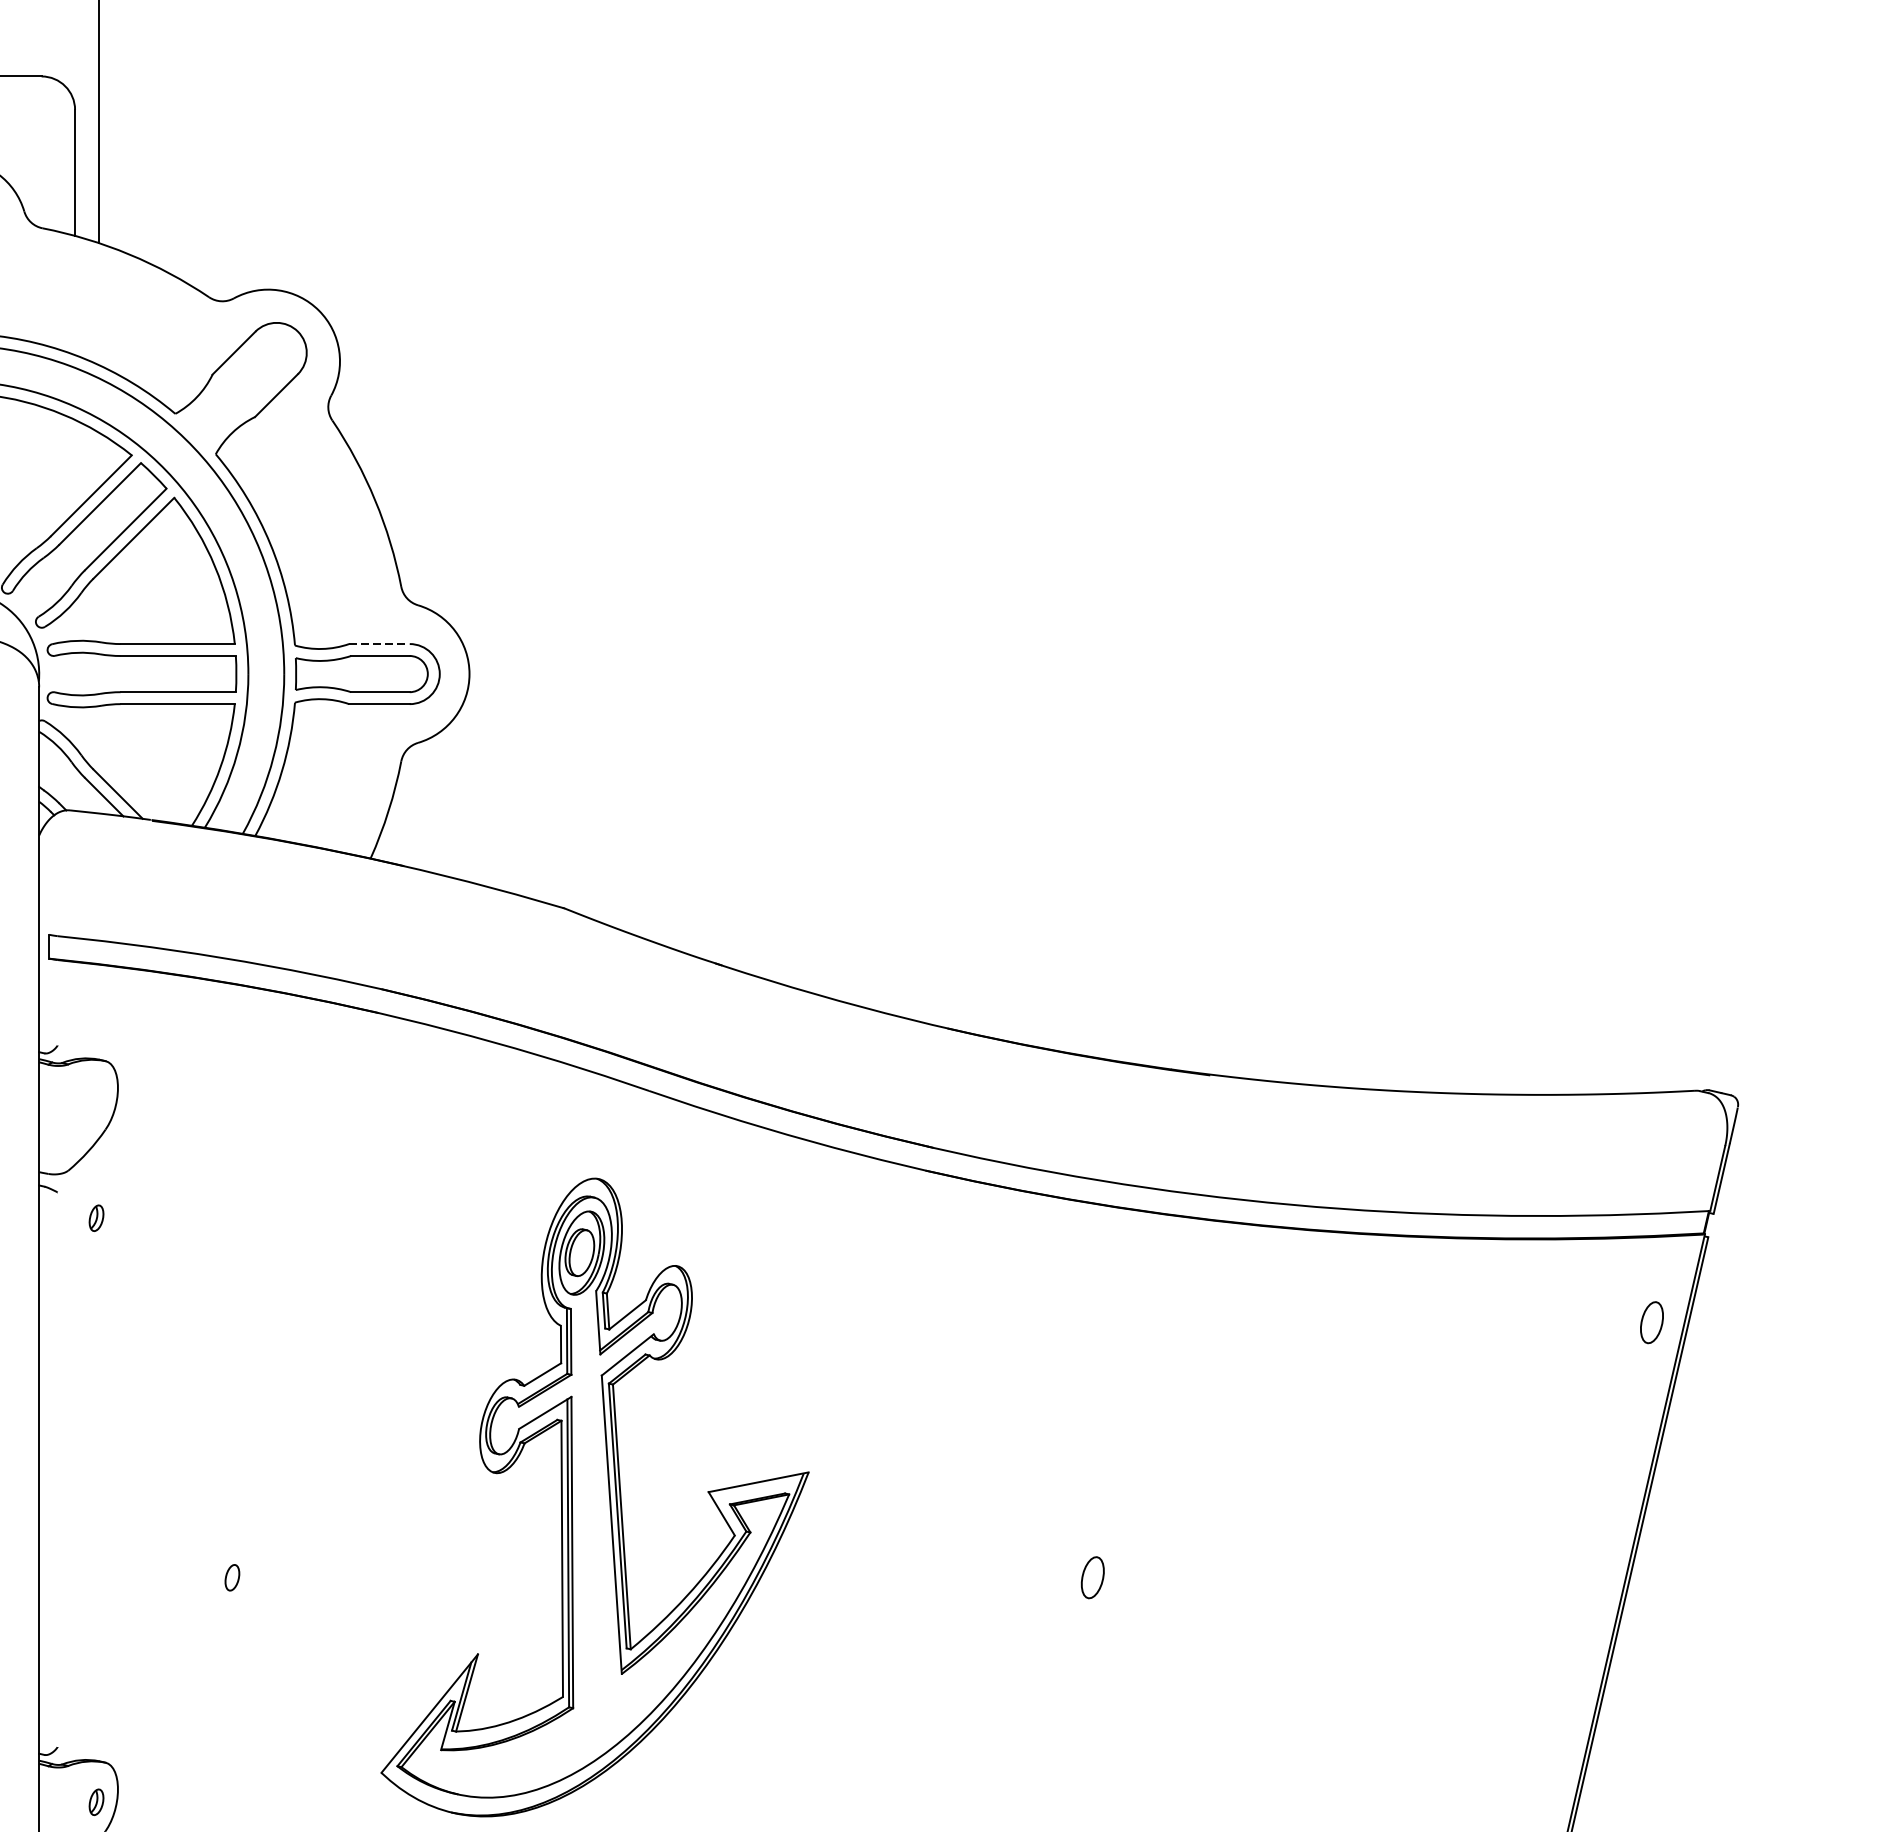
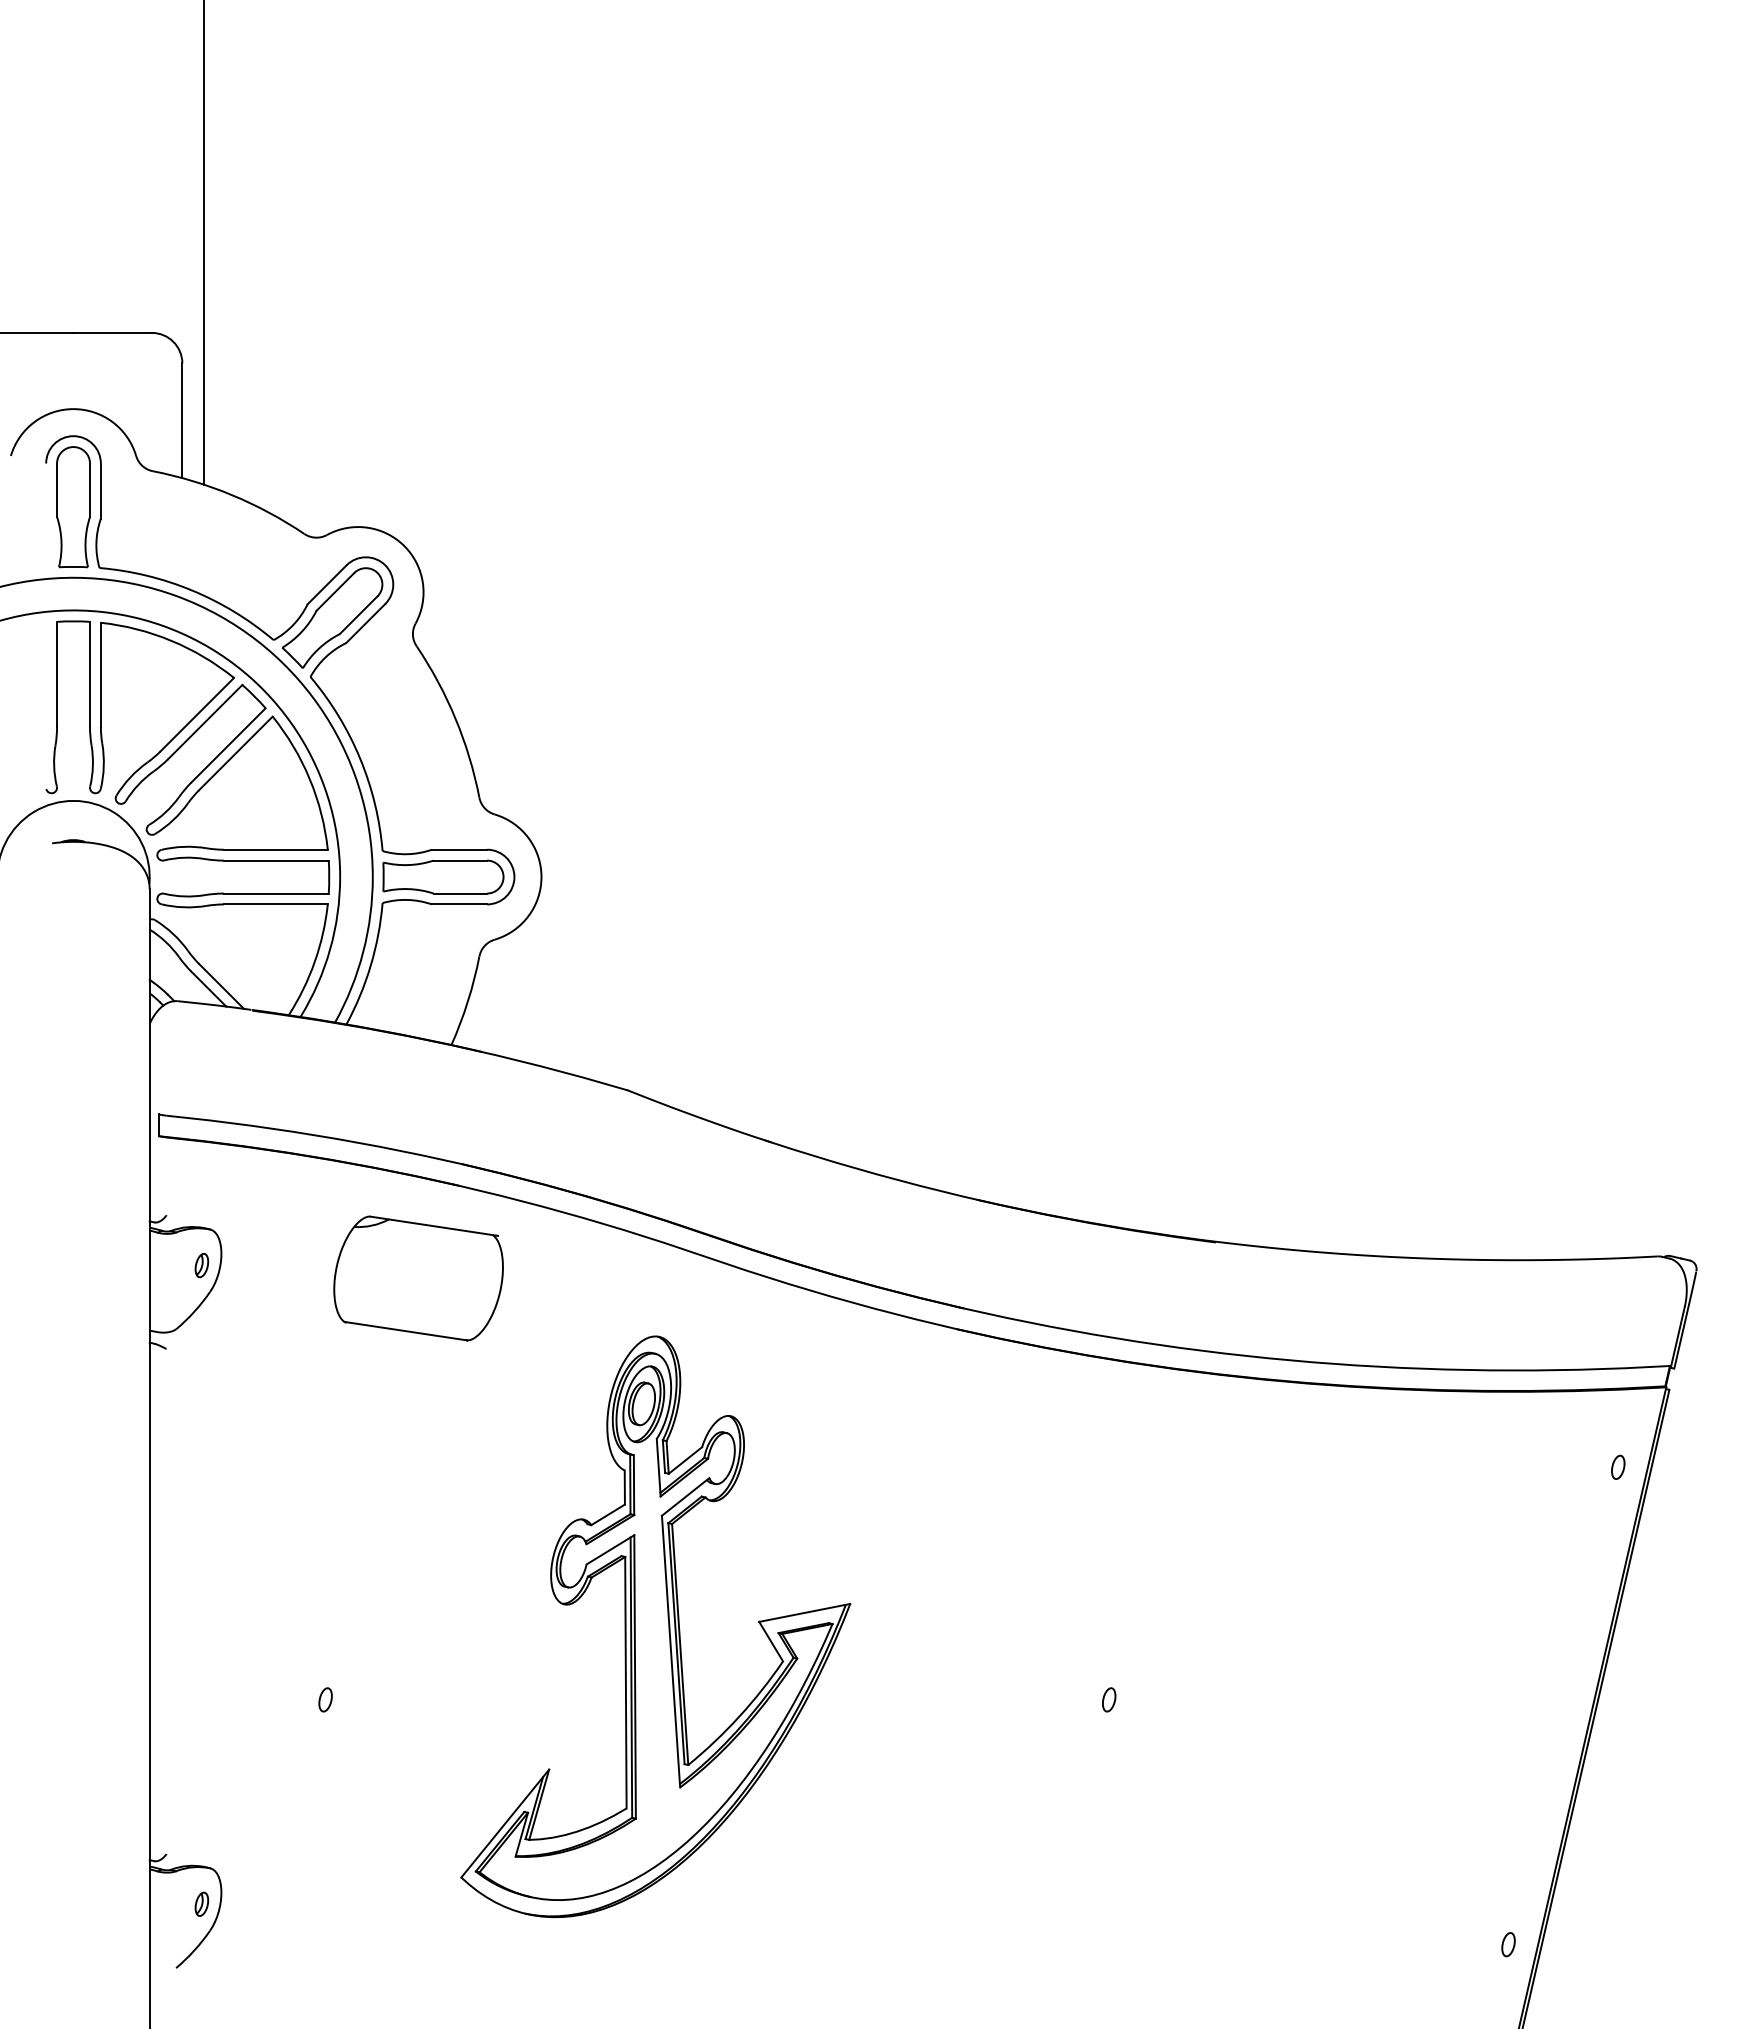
part: (239, 388) -> (332, 617), added
line: (379, 643) -> (459, 849), dashed -> solid
part: (334, 1114) -> (418, 1278), added
part: (96, 1218) -> (201, 1265), moved
part: (1652, 1321) -> (1618, 1466), size x0.62
part: (1093, 1577) -> (1109, 1699), size x0.62

